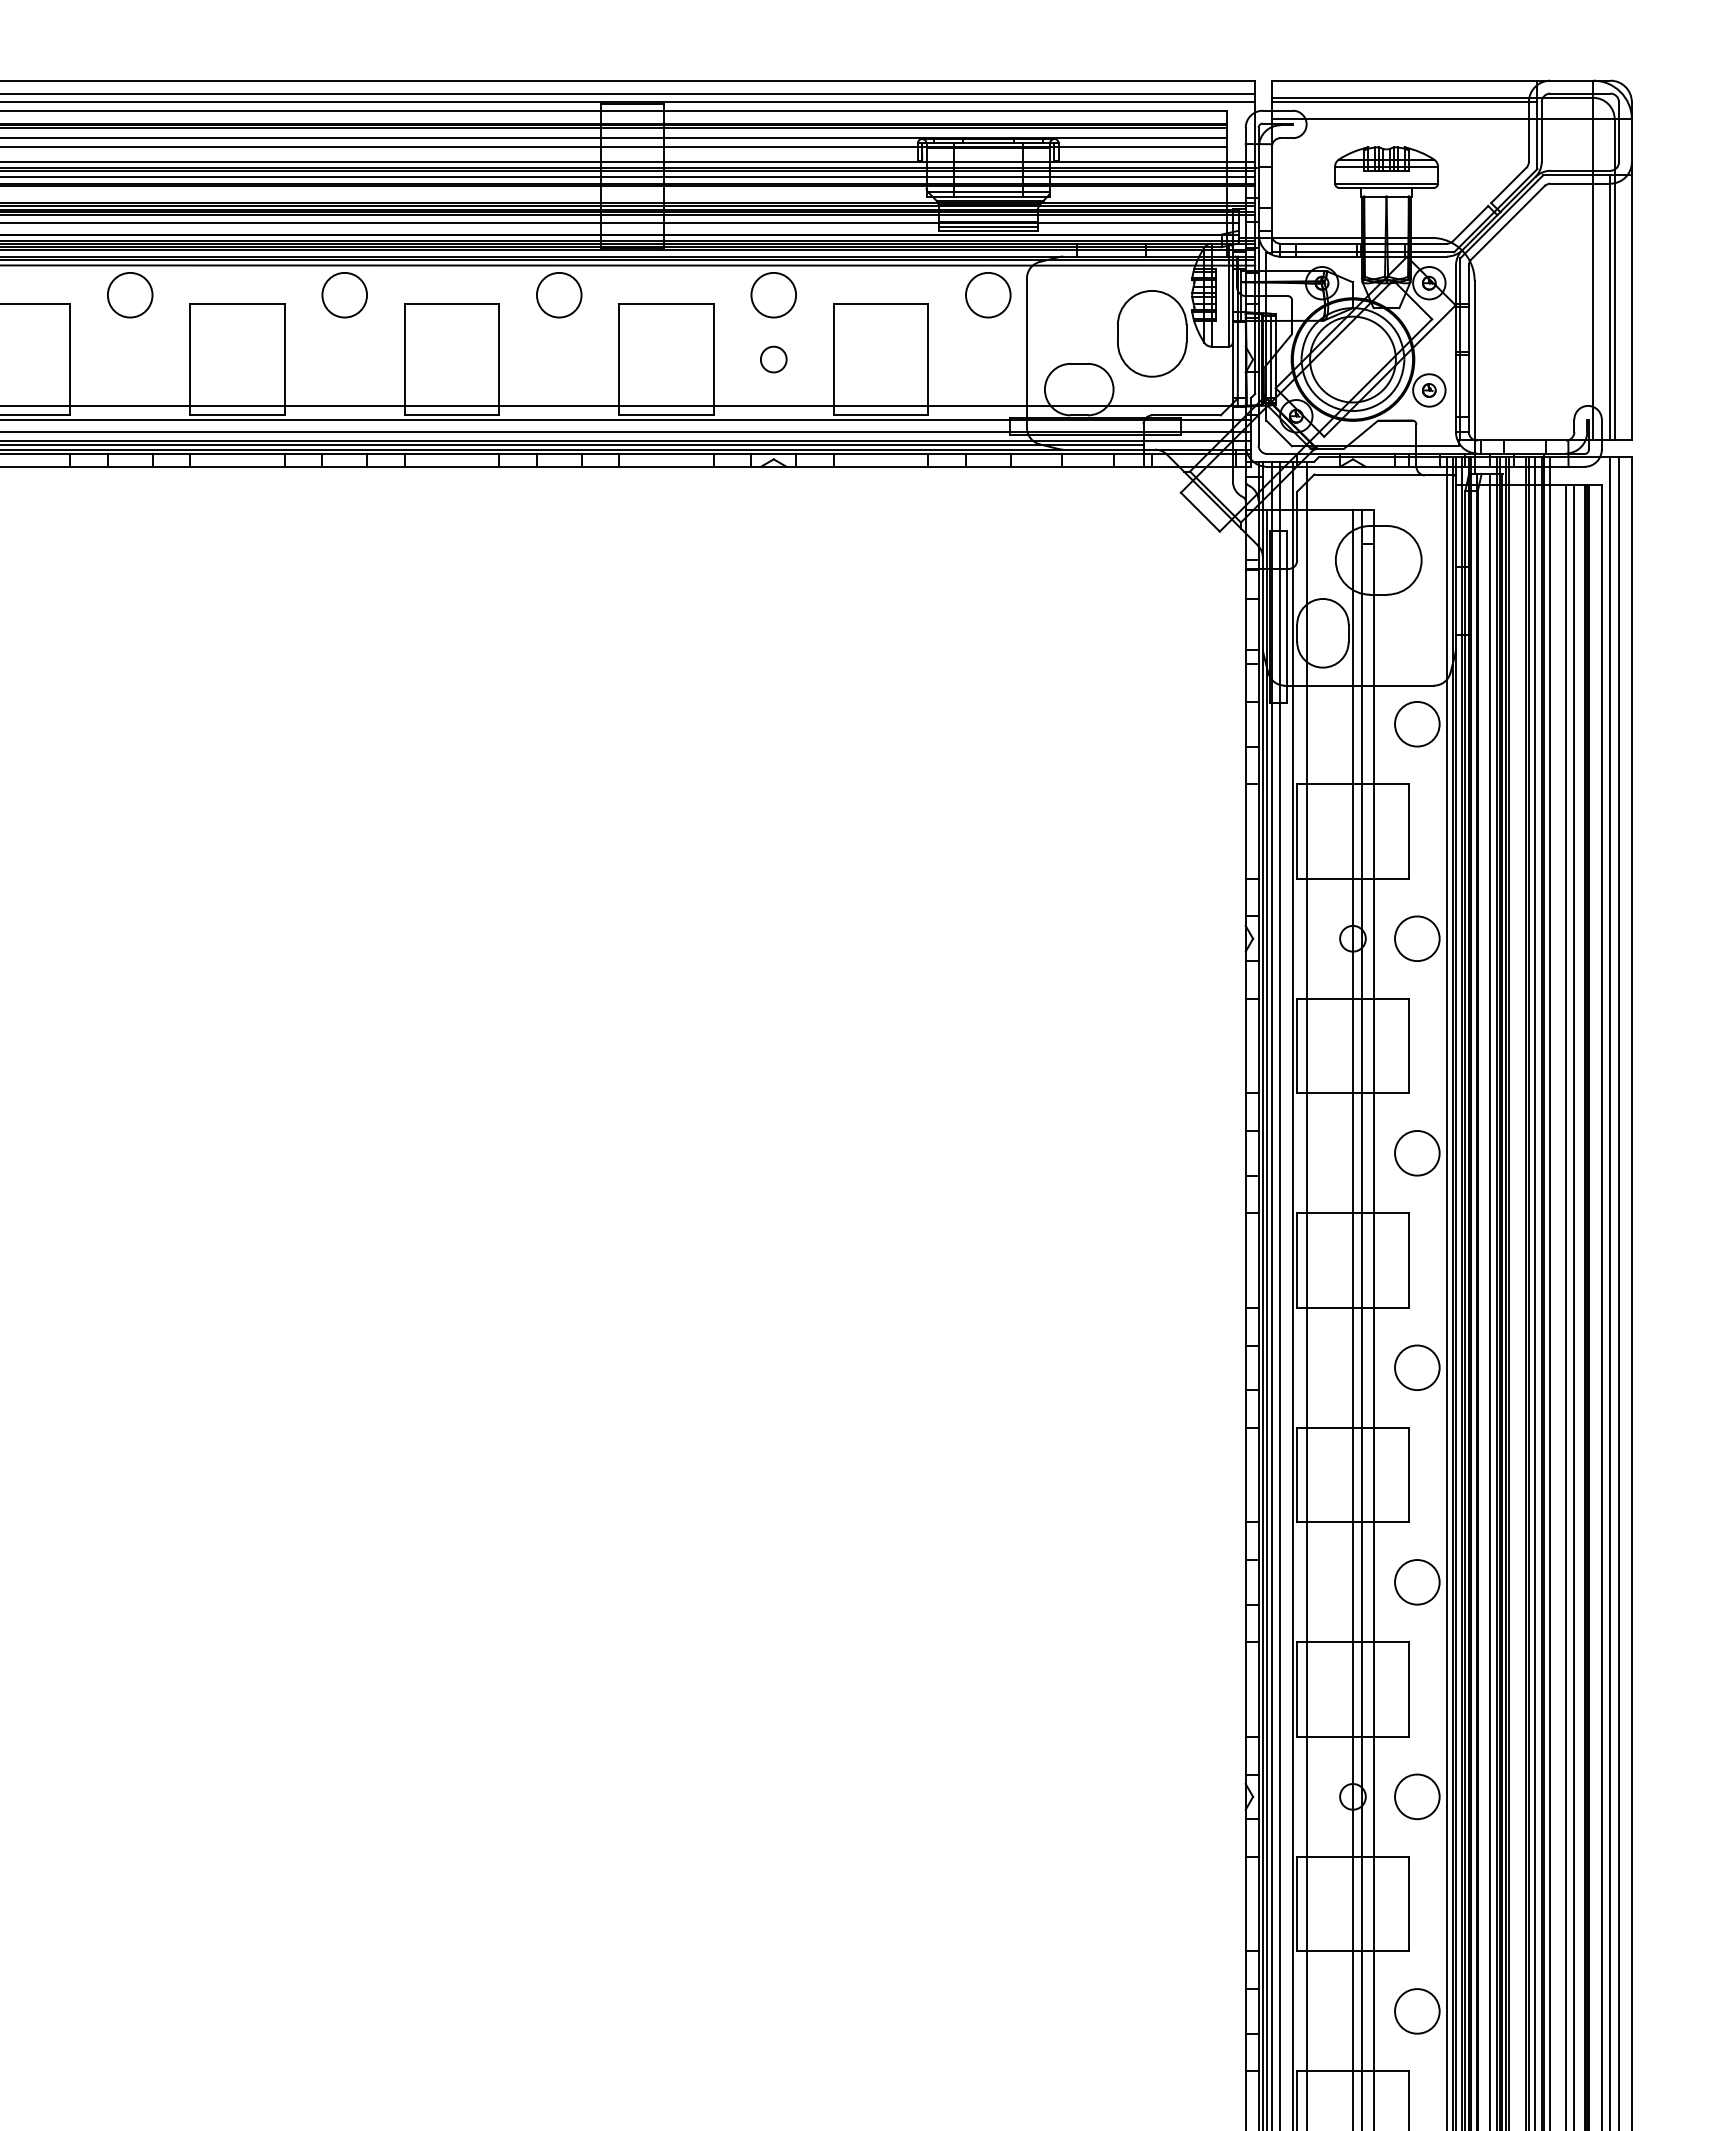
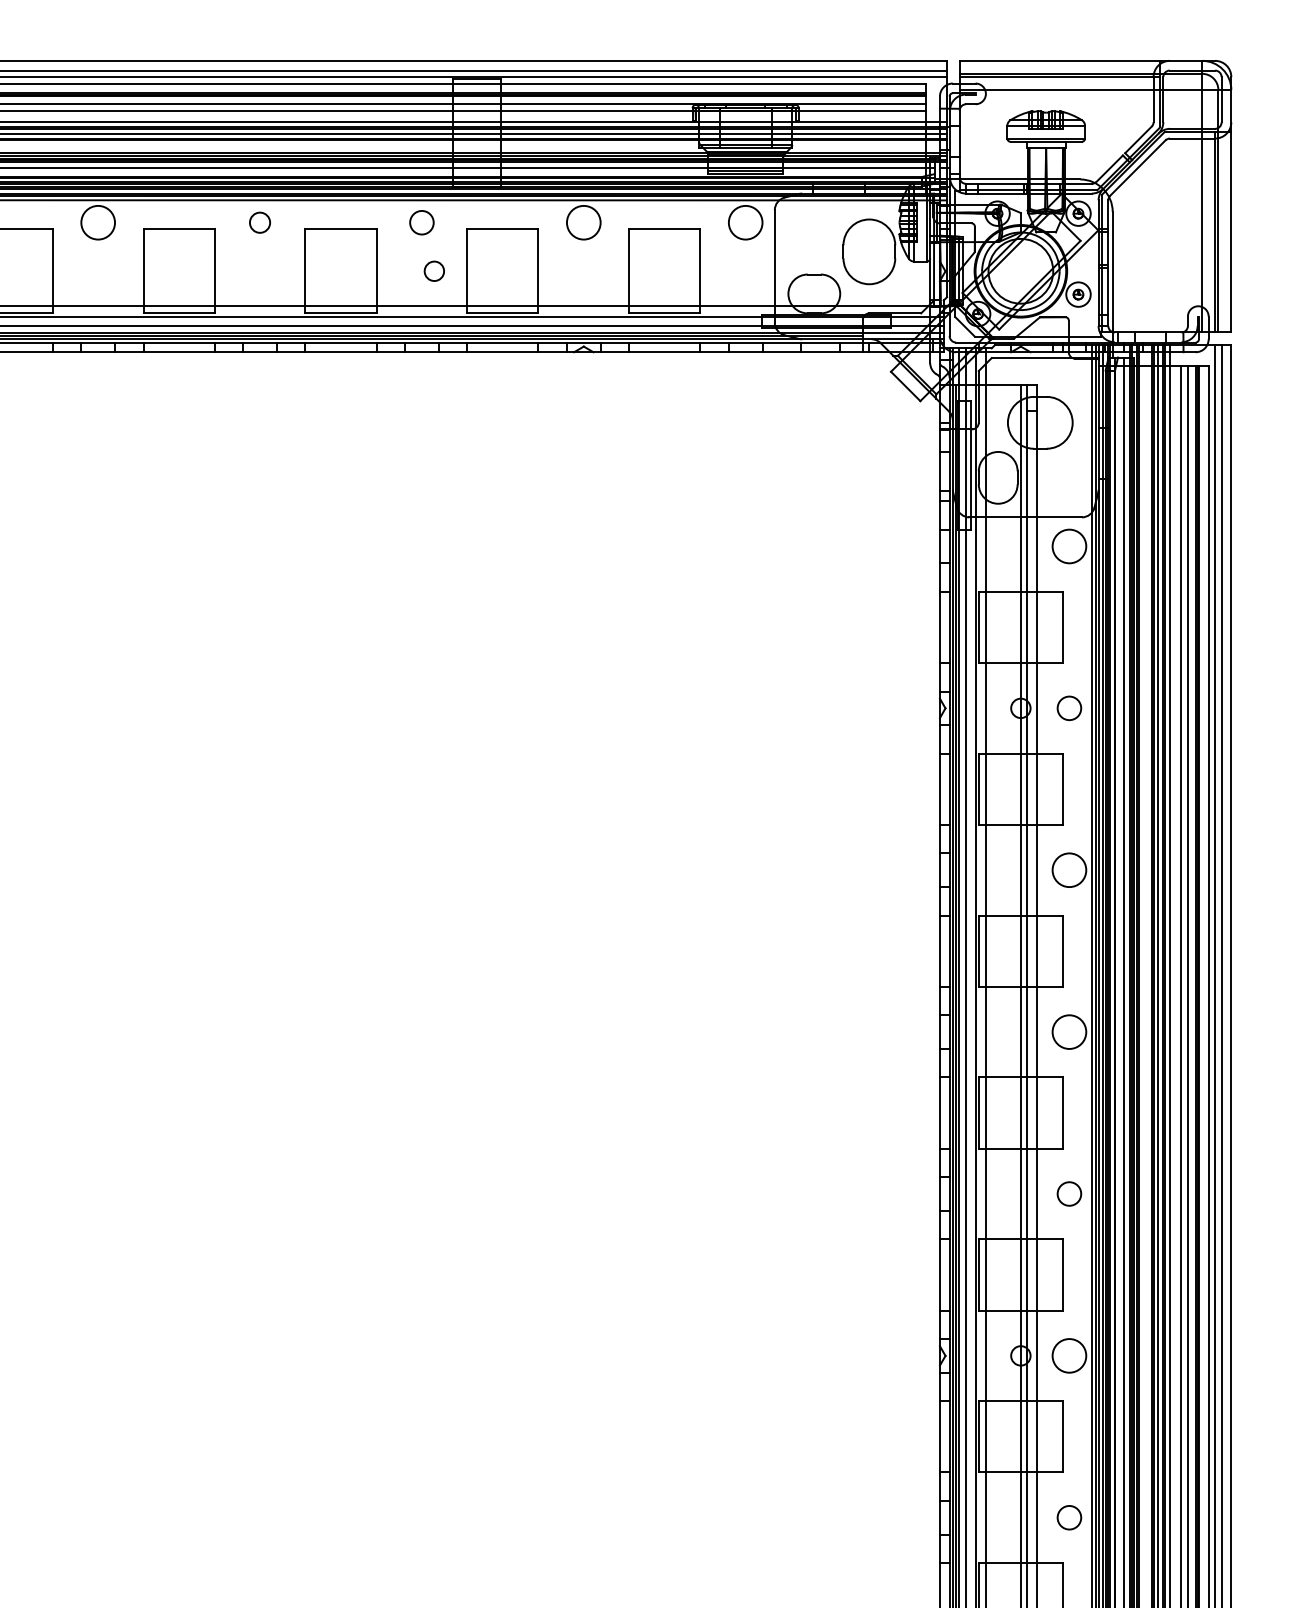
circle: (344, 294) -> (259, 222), size x0.6
circle: (558, 294) -> (421, 222), size x0.7
circle: (773, 359) -> (434, 271), moved
circle: (1417, 938) -> (1069, 708), size x0.7
circle: (1417, 1582) -> (1069, 1194), size x0.7
circle: (1417, 2011) -> (1069, 1517), size x0.7

